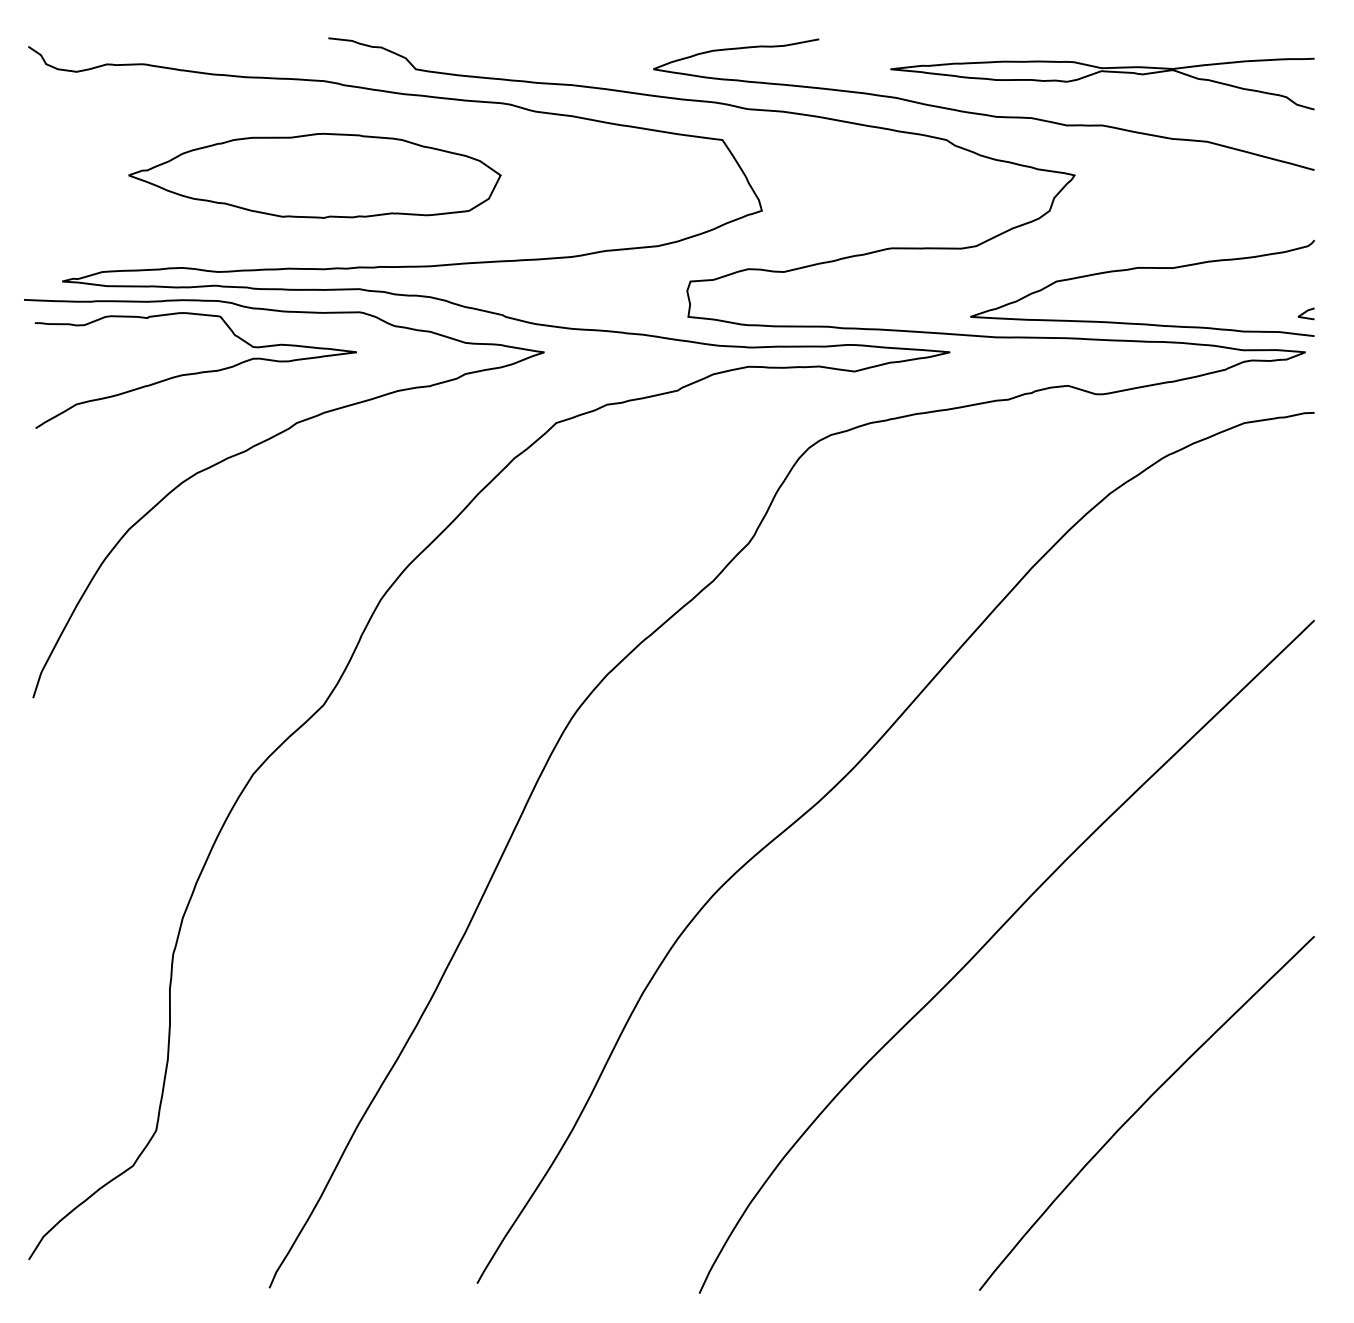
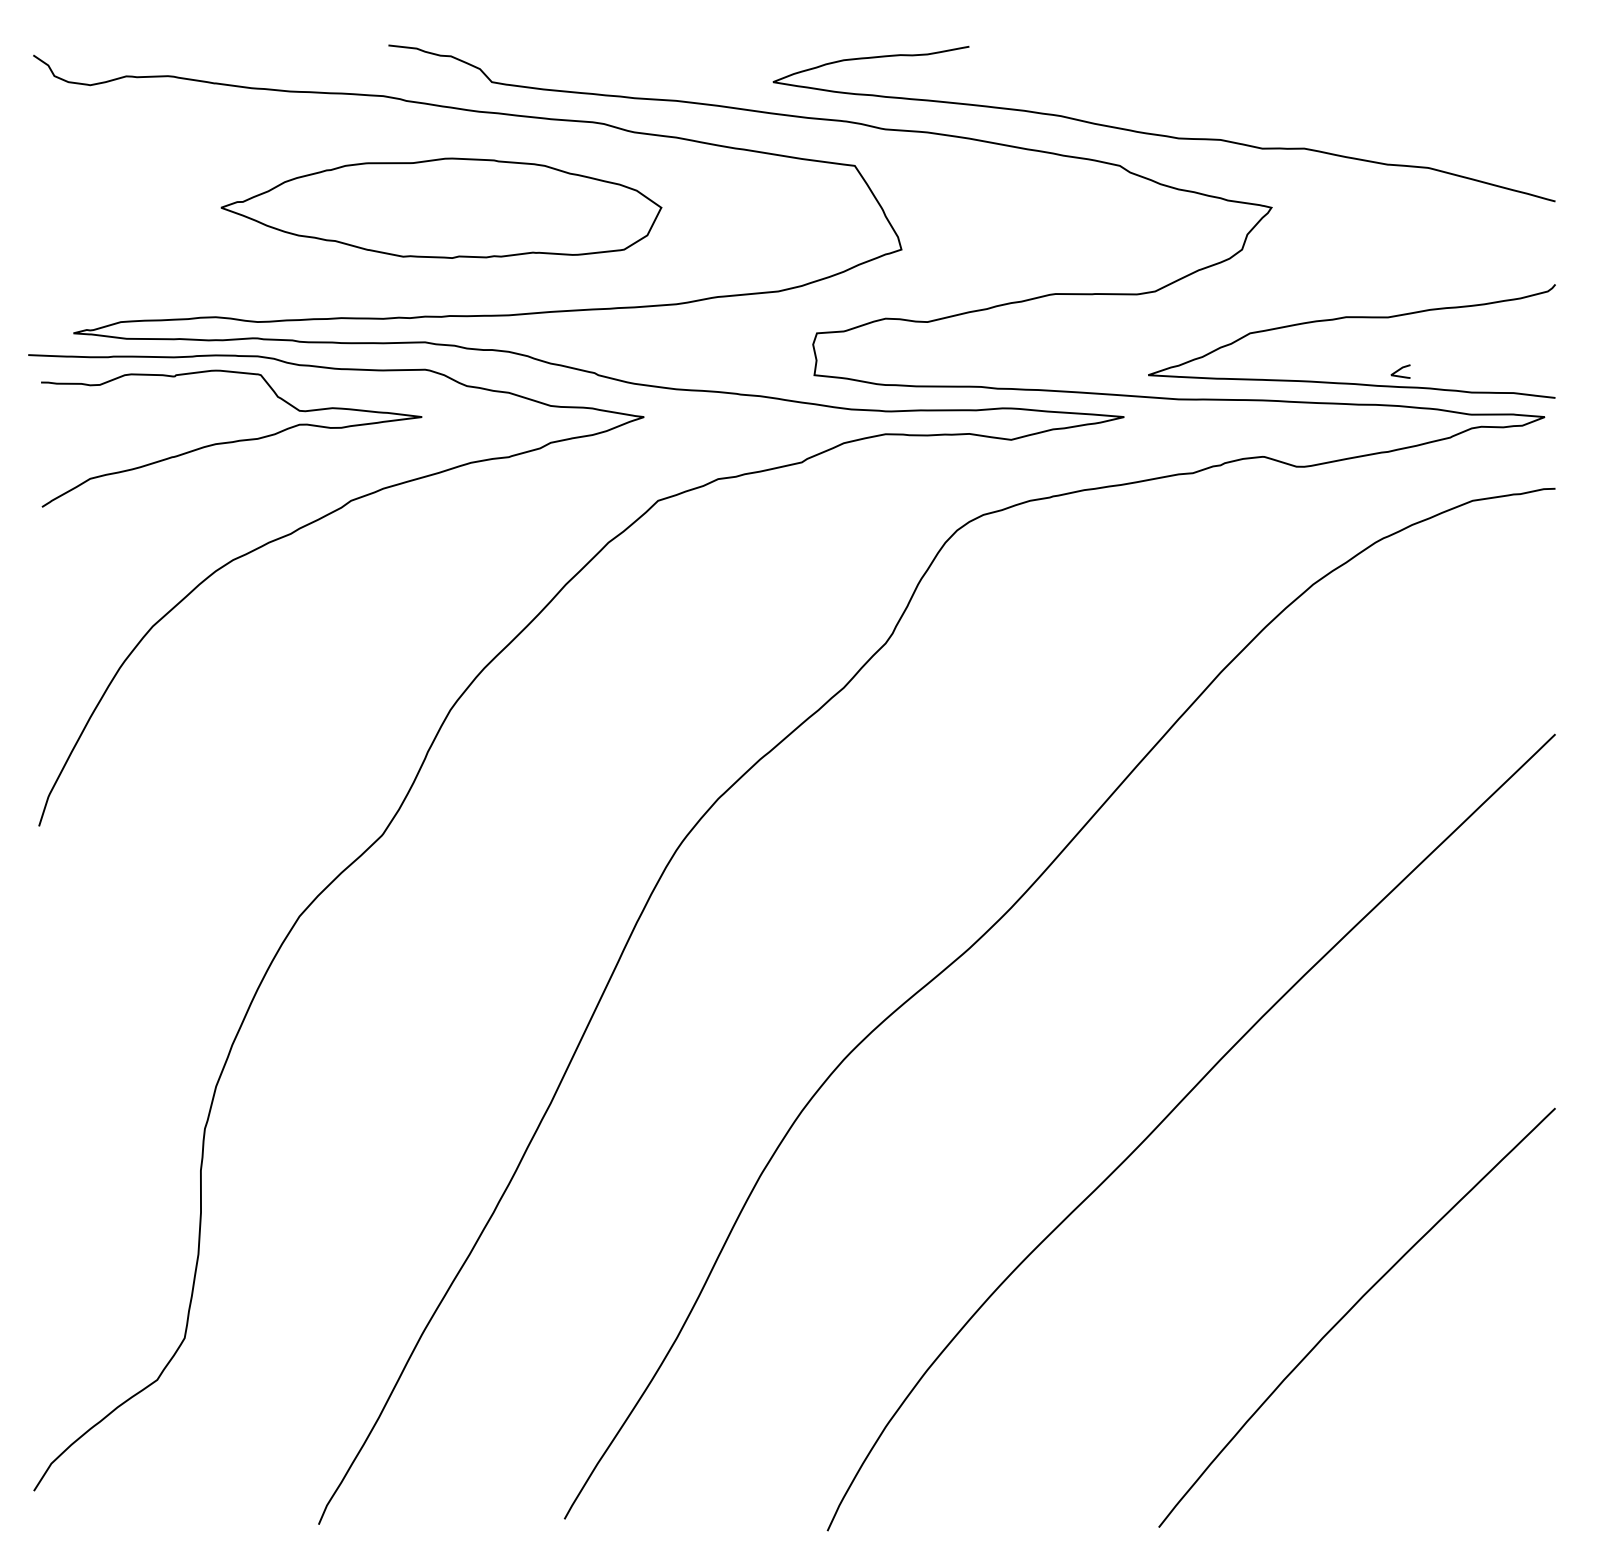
curve: (1099, 72) -> (1300, 86), removed
part: (314, 175) -> (441, 207), moved
line: (1306, 312) -> (1400, 370), moved

